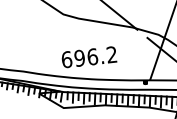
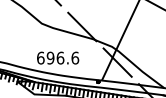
text: (112, 53) -> (75, 57), 696.2 -> 696.6

